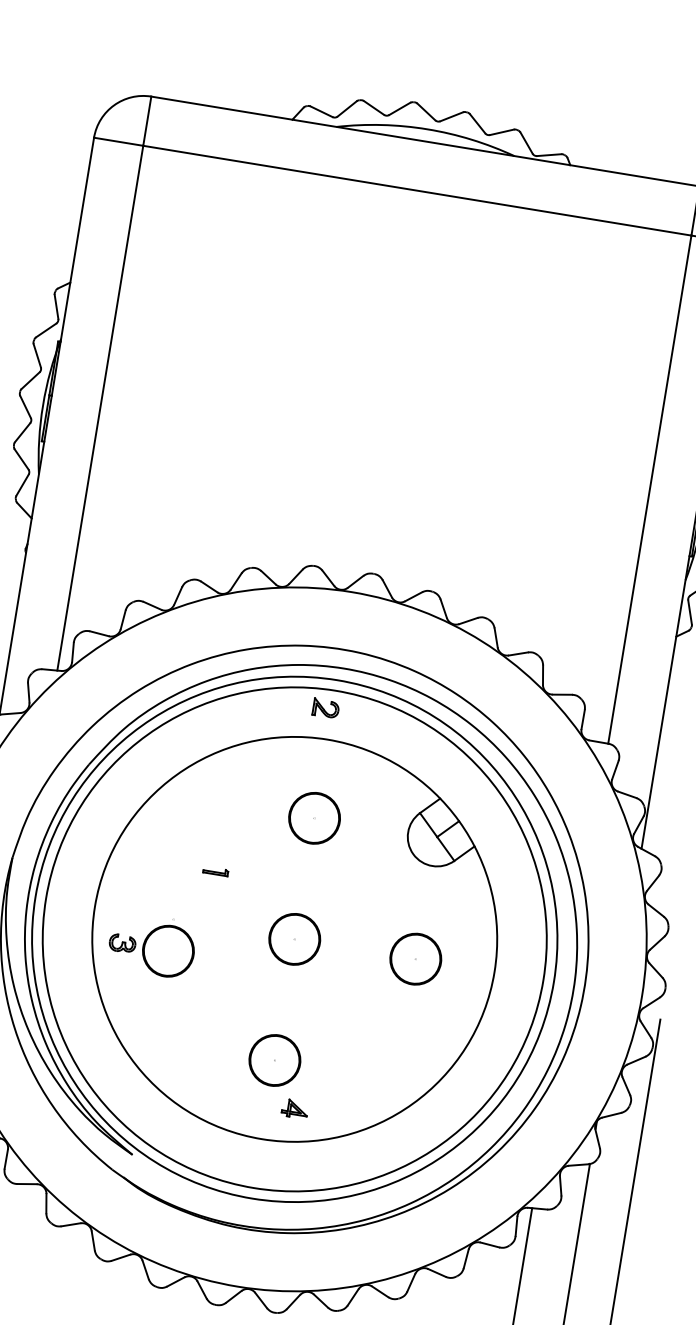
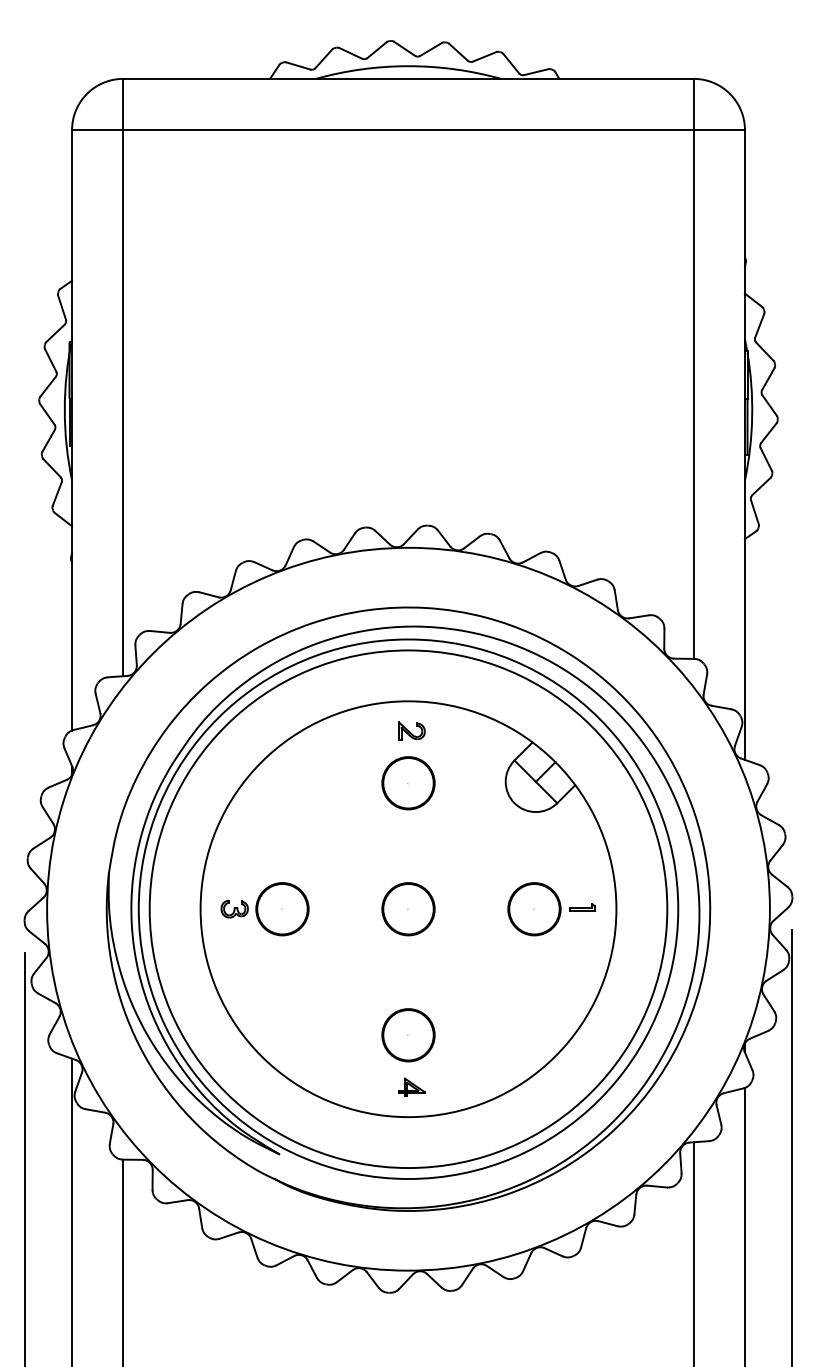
part: (325, 707) -> (411, 730), moved
part: (216, 871) -> (582, 907), moved
part: (151, 948) -> (264, 909), moved
part: (294, 1108) -> (411, 1086), moved

